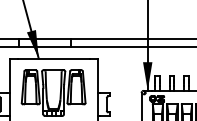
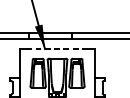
line: (53, 58) -> (57, 48), solid -> dashed

